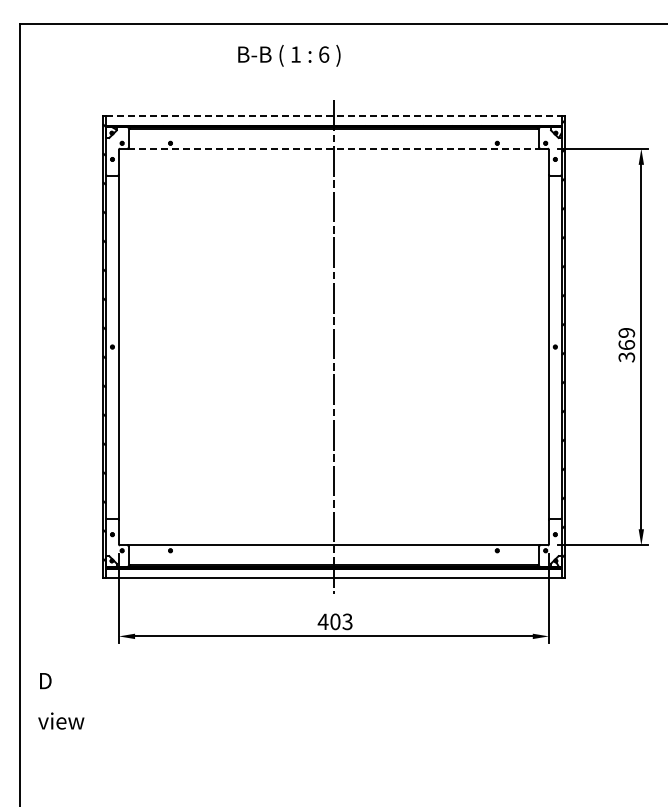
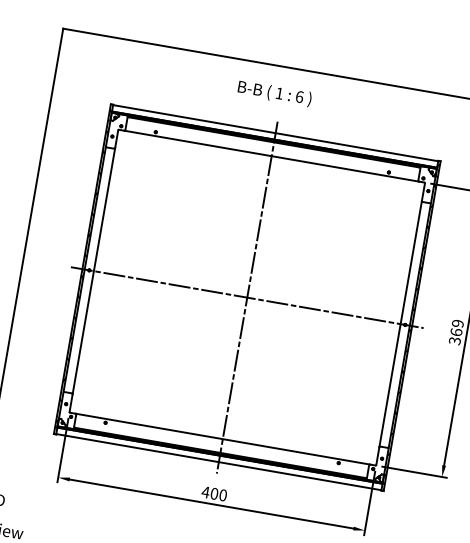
text: (289, 55) -> (274, 93), moved
line: (333, 116) -> (275, 133), dashed -> solid
line: (334, 148) -> (272, 156), dashed -> solid
line: (333, 347) -> (246, 297), added
text: (347, 621) -> (223, 495), 403 -> 400

